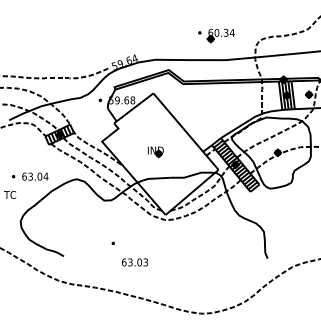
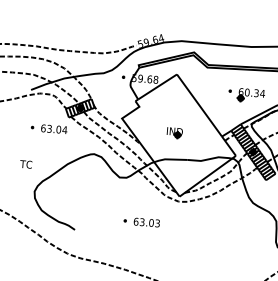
part: (216, 35) -> (246, 95), moved
part: (30, 176) -> (49, 128), moved
text: (134, 262) -> (146, 222), moved

